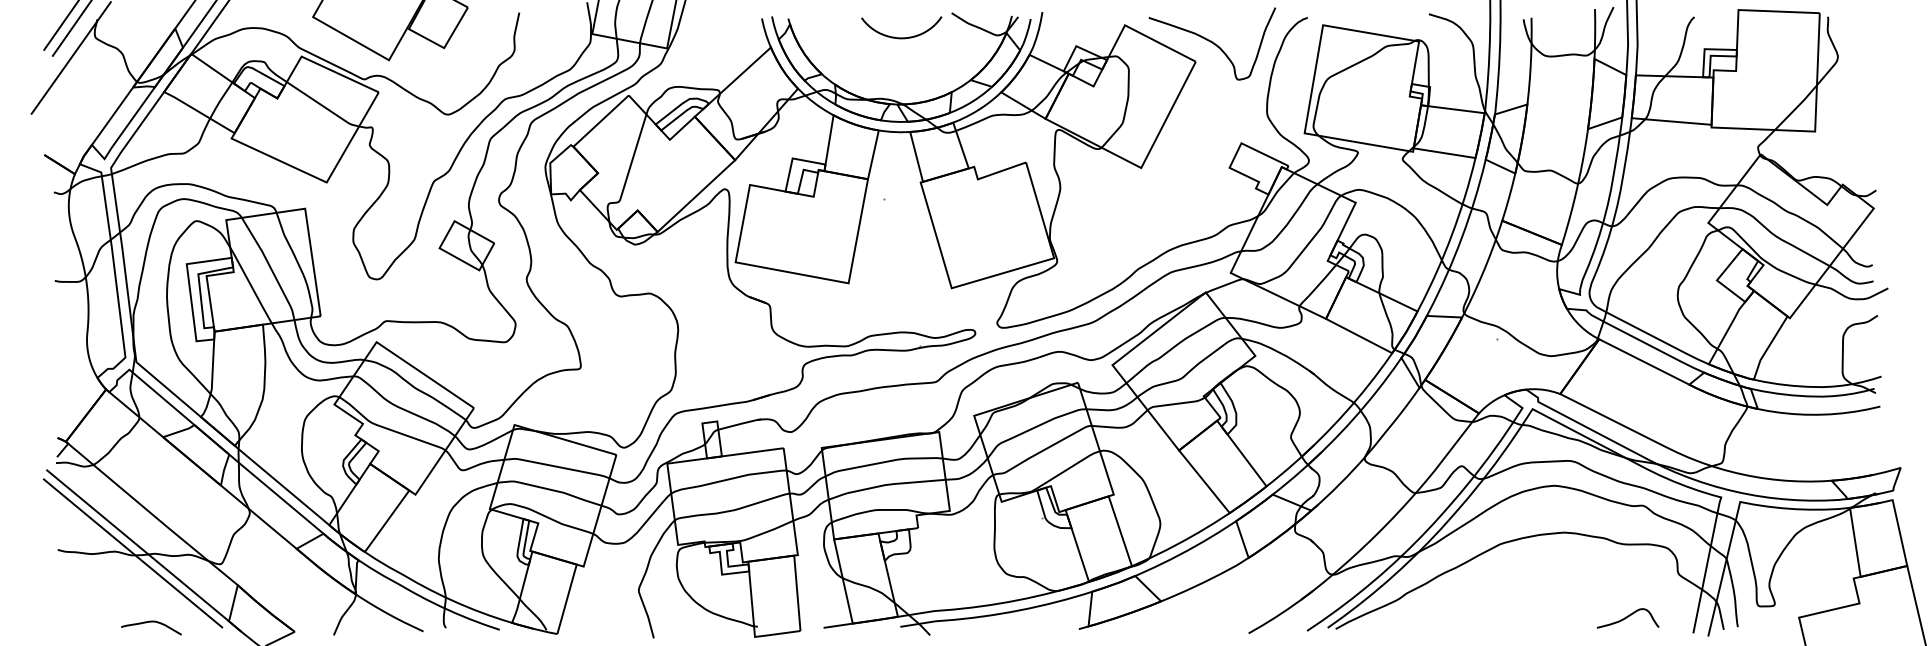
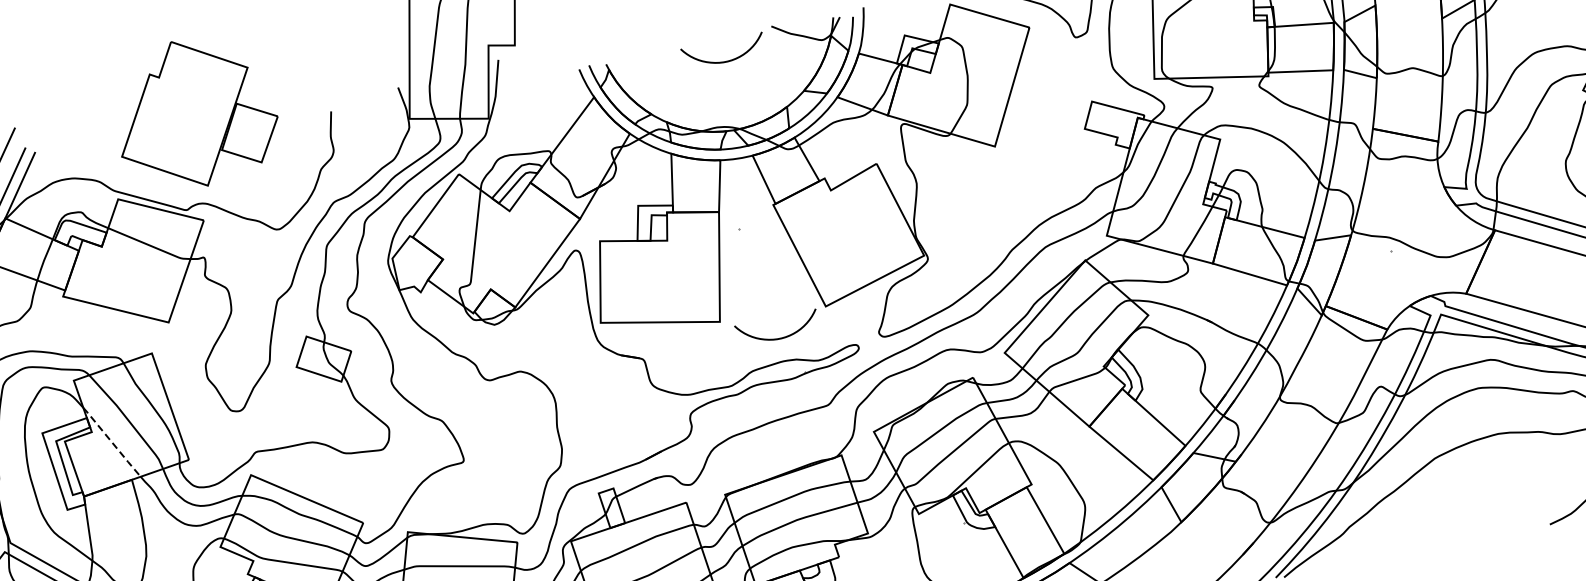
line: (250, 285) -> (111, 442), solid -> dashed
curve: (901, 309) -> (778, 338), added

